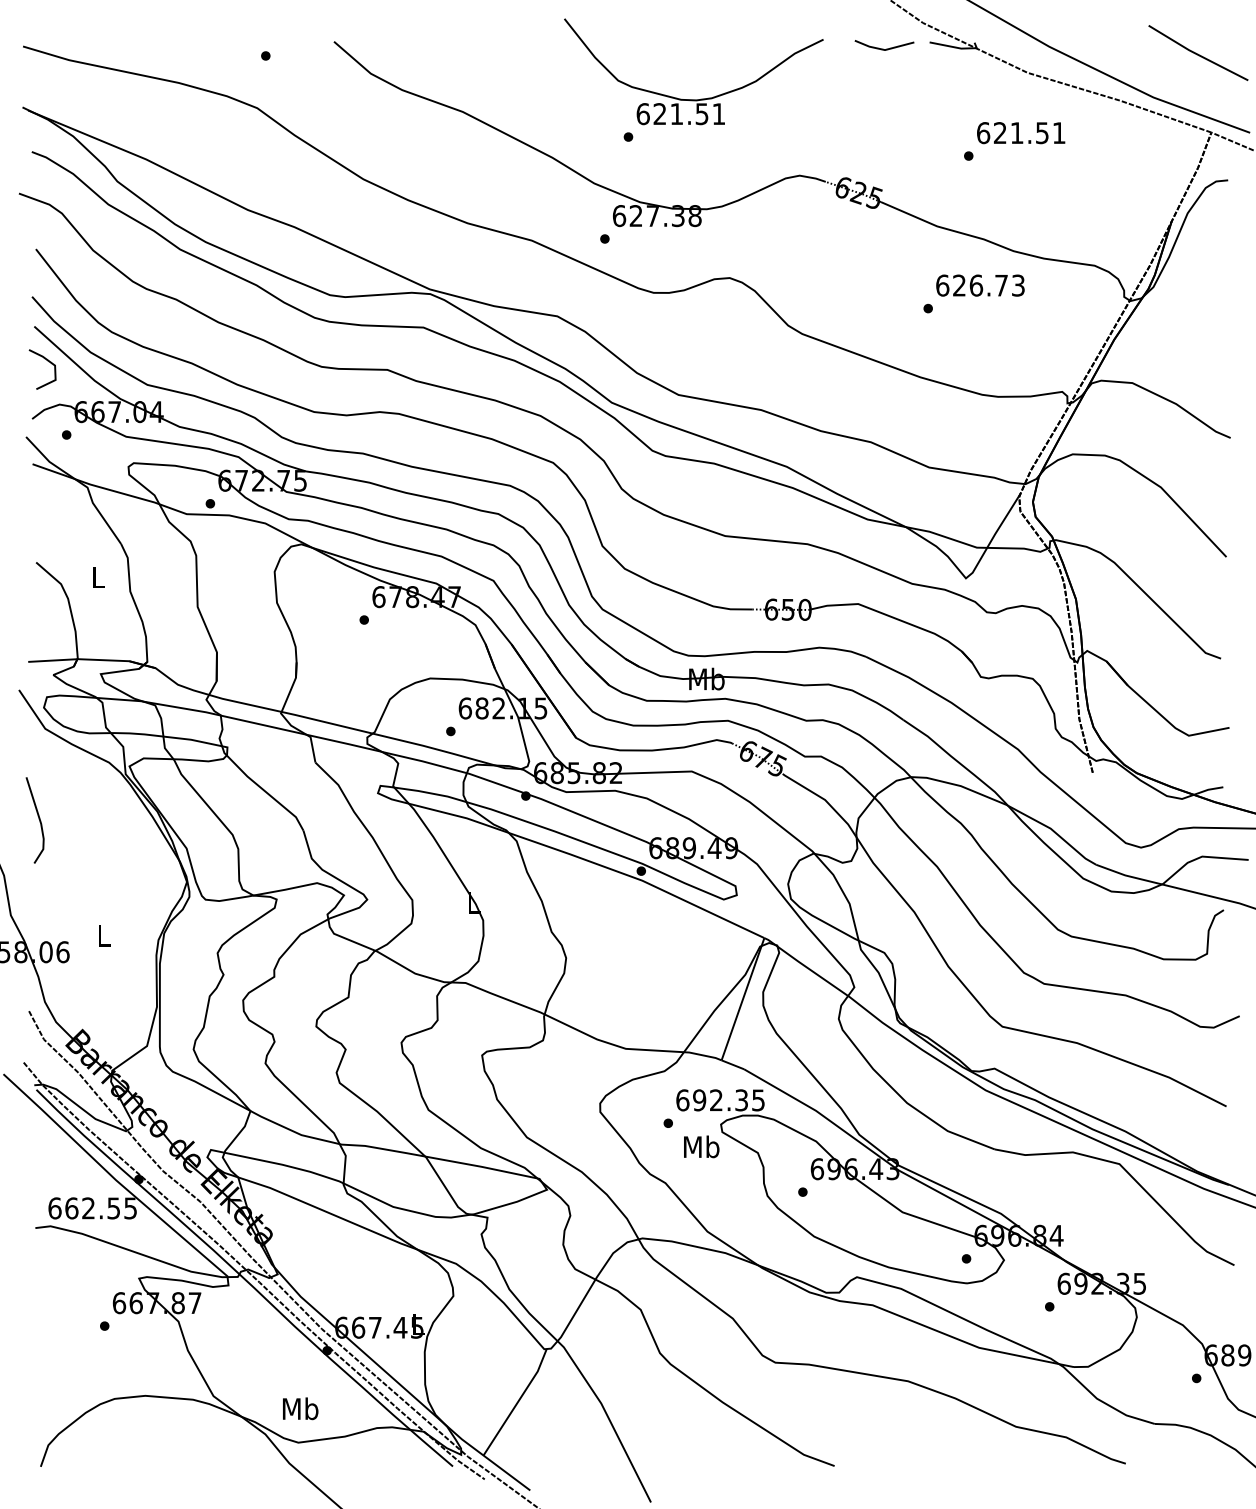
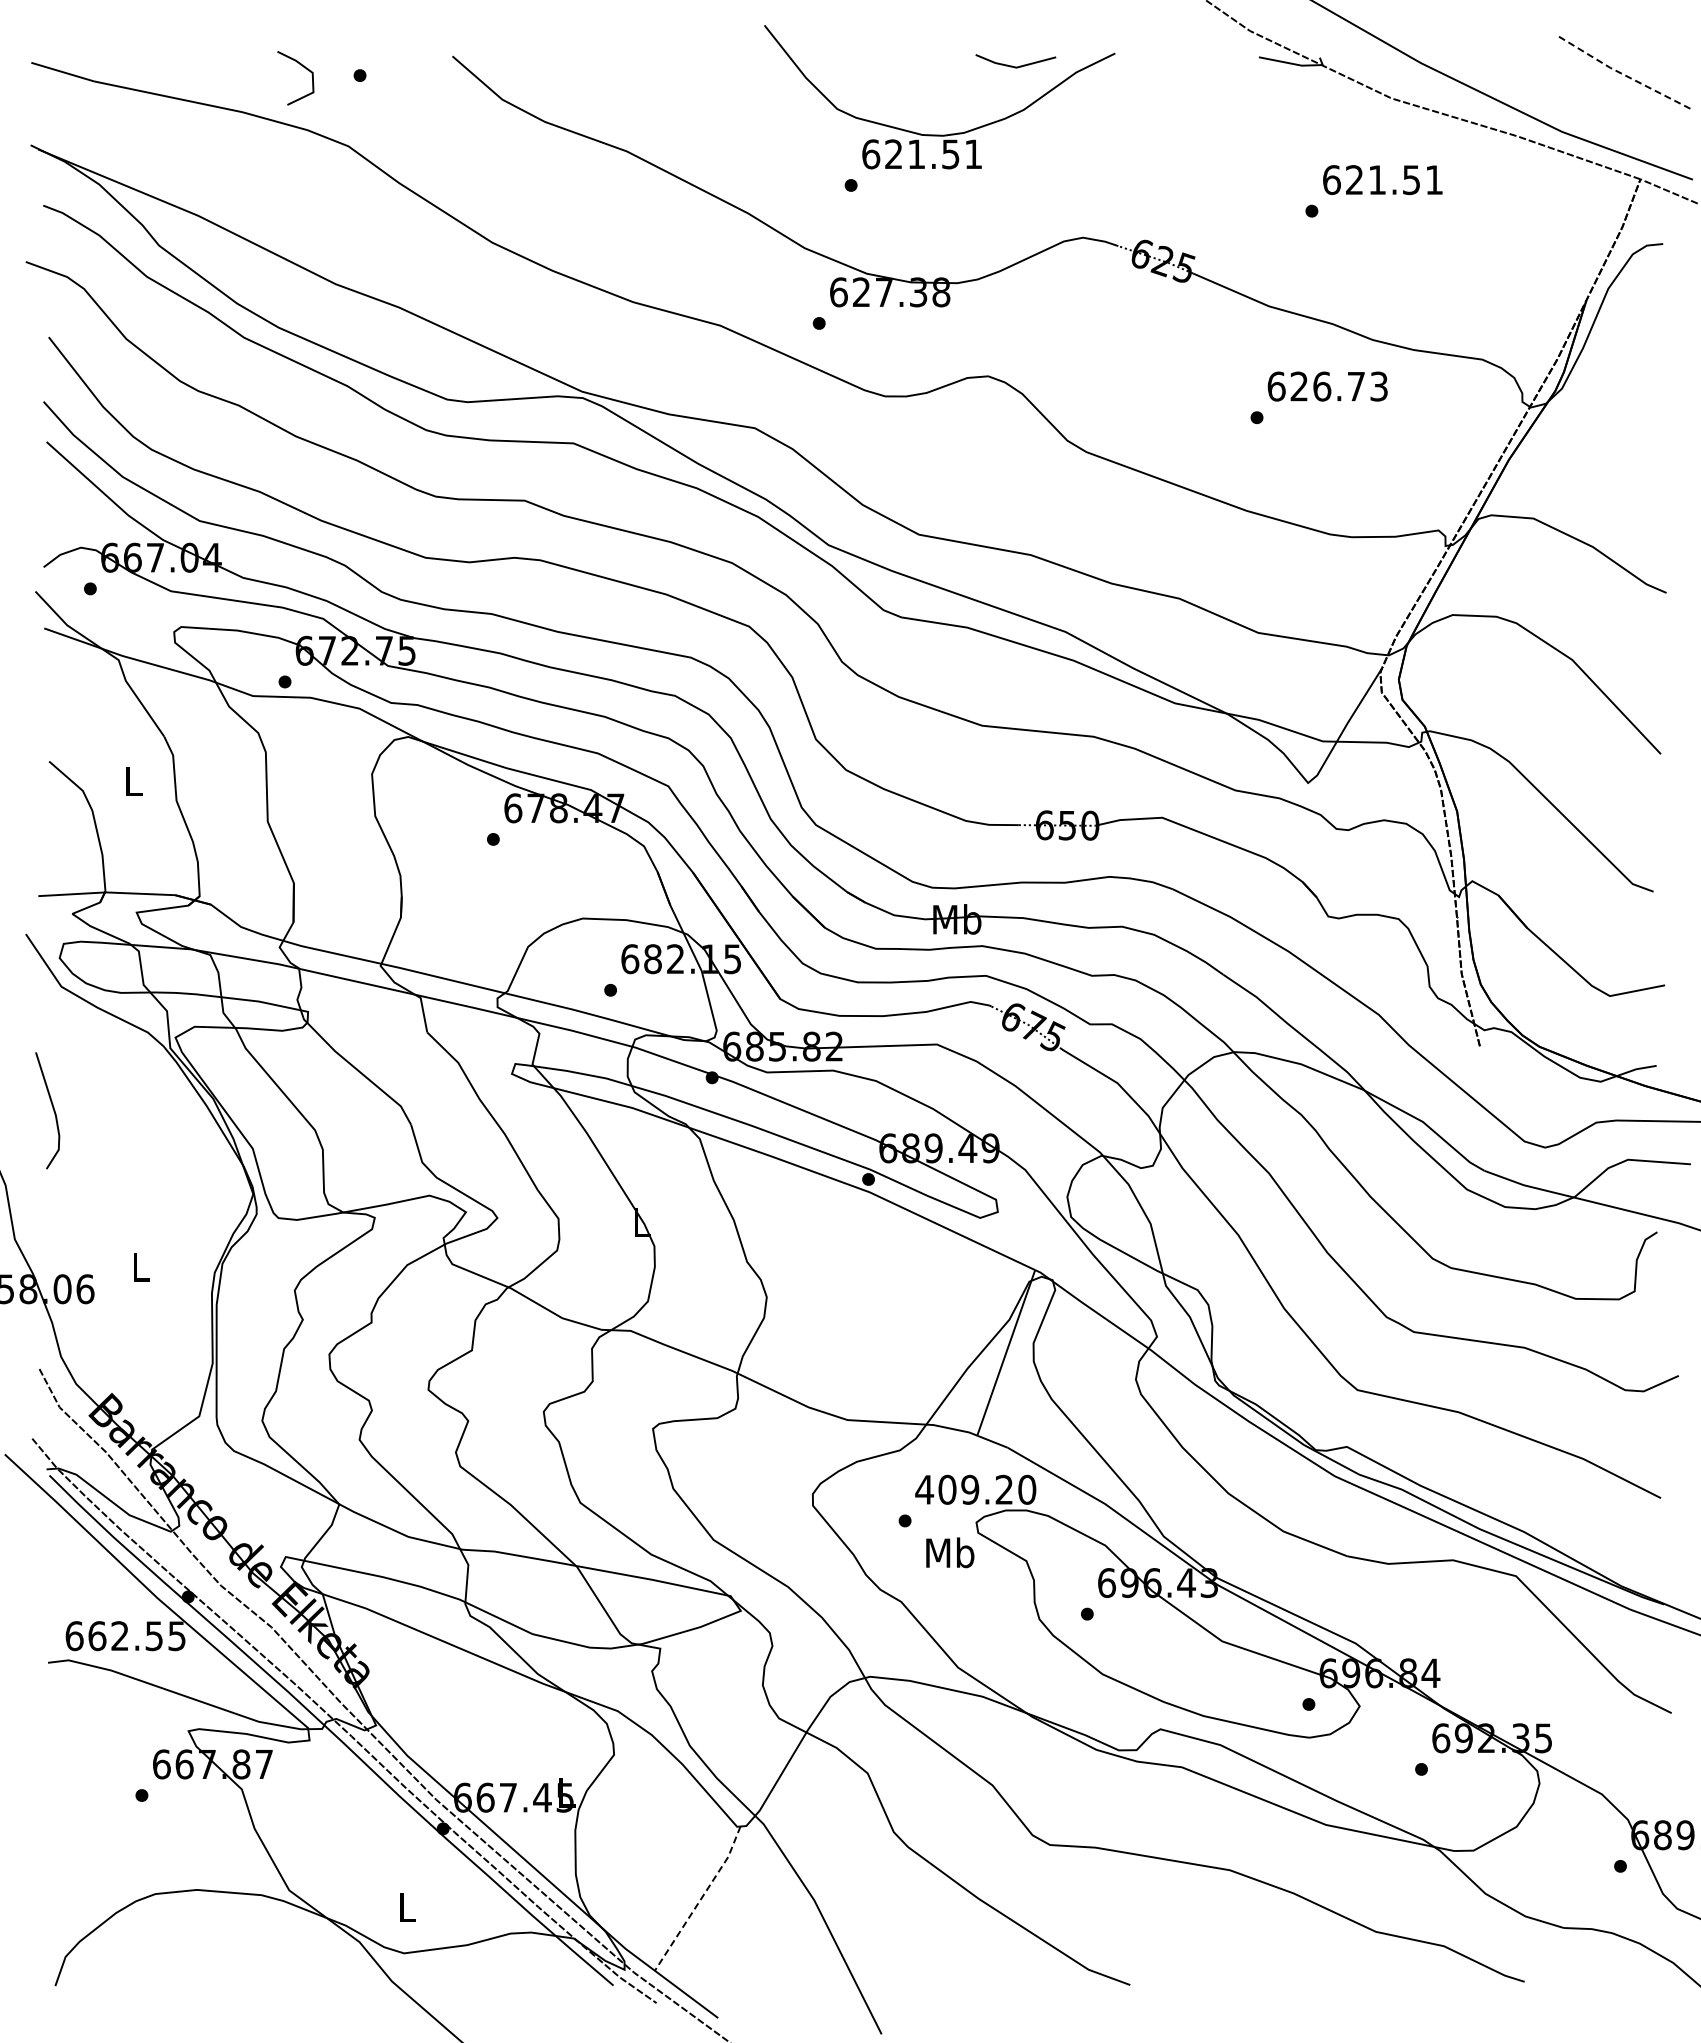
line: (882, 48) -> (1012, 65), moved
line: (1197, 54) -> (1621, 73), solid -> dashed
line: (49, 362) -> (304, 68), moved
text: (720, 1100) -> (975, 1489), 692.35 -> 409.20
line: (517, 1402) -> (700, 1899), solid -> dashed
text: (300, 1408) -> (407, 1907), Mb -> L

